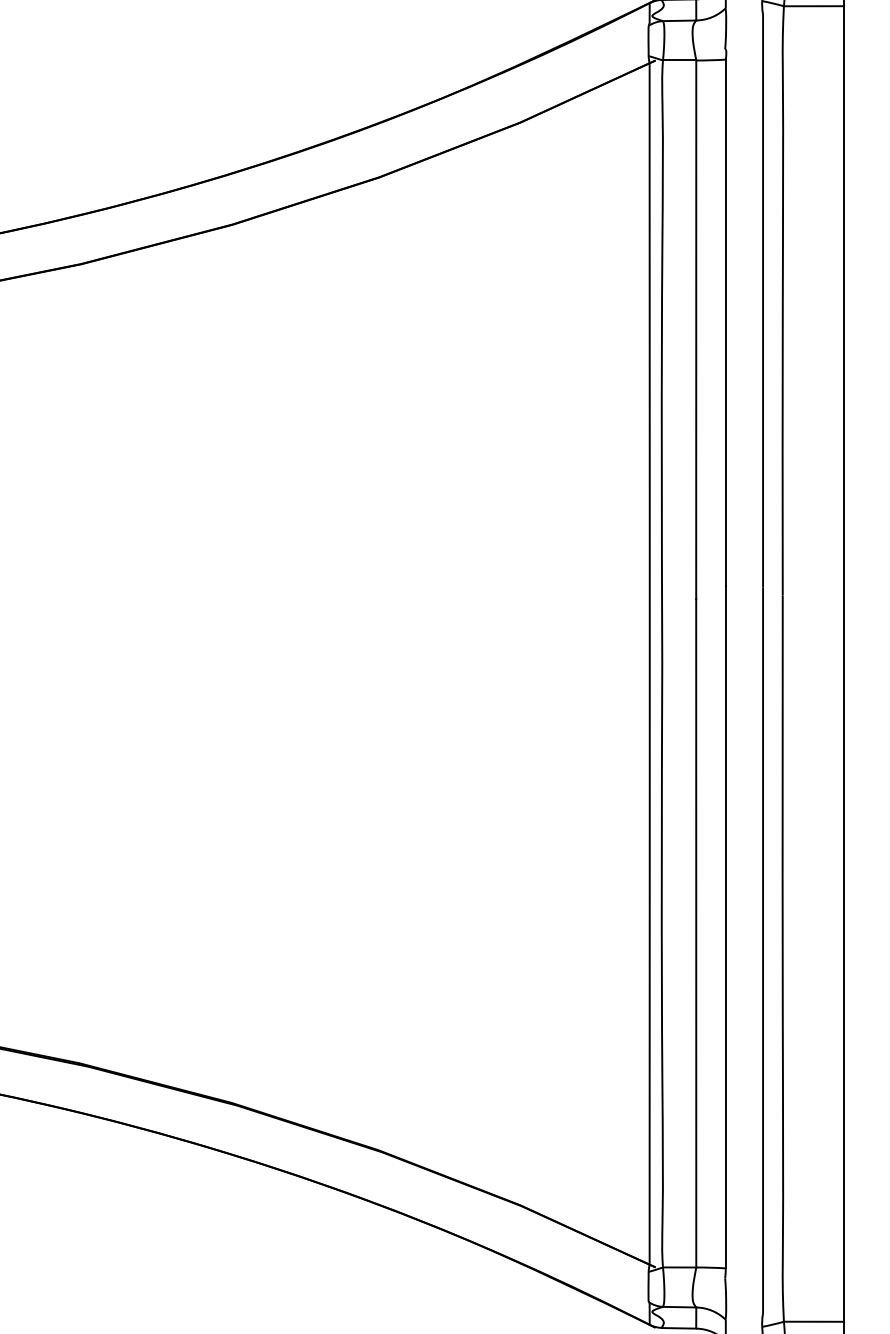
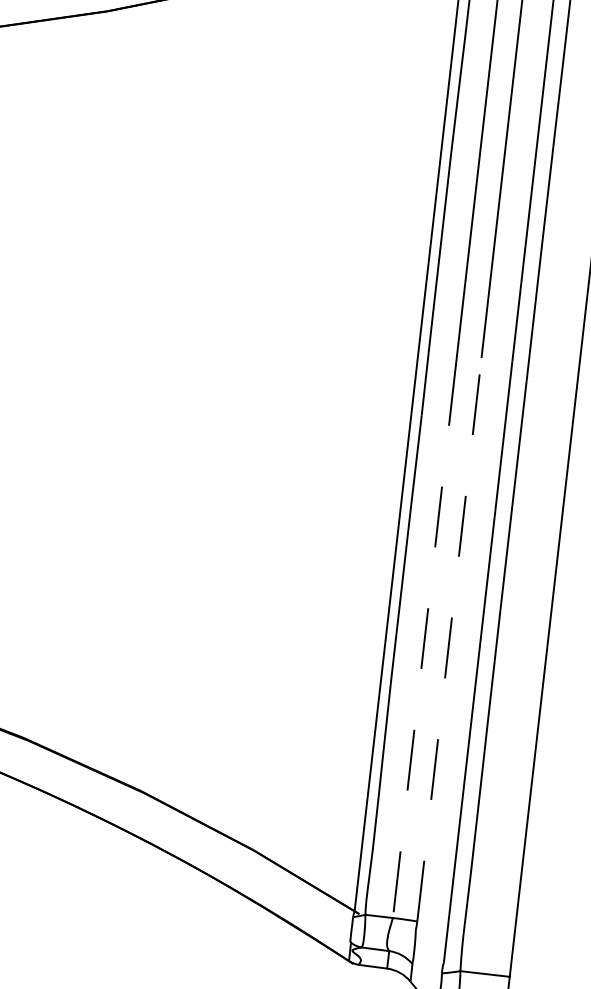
line: (725, 926) -> (449, 638), solid -> dashed
line: (696, 933) -> (424, 641), solid -> dashed

